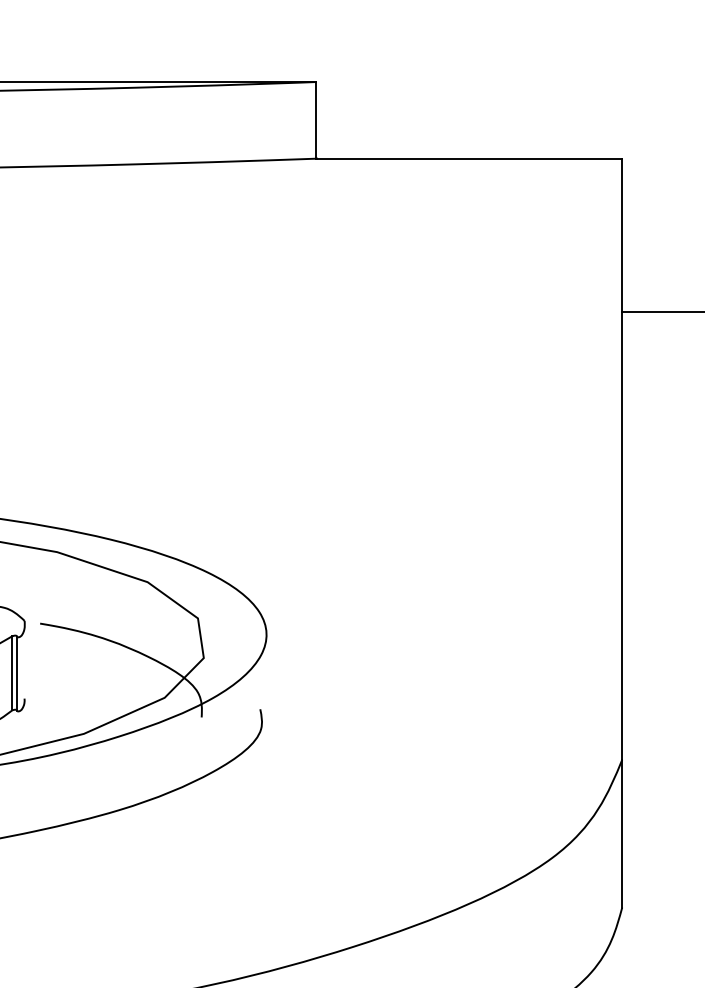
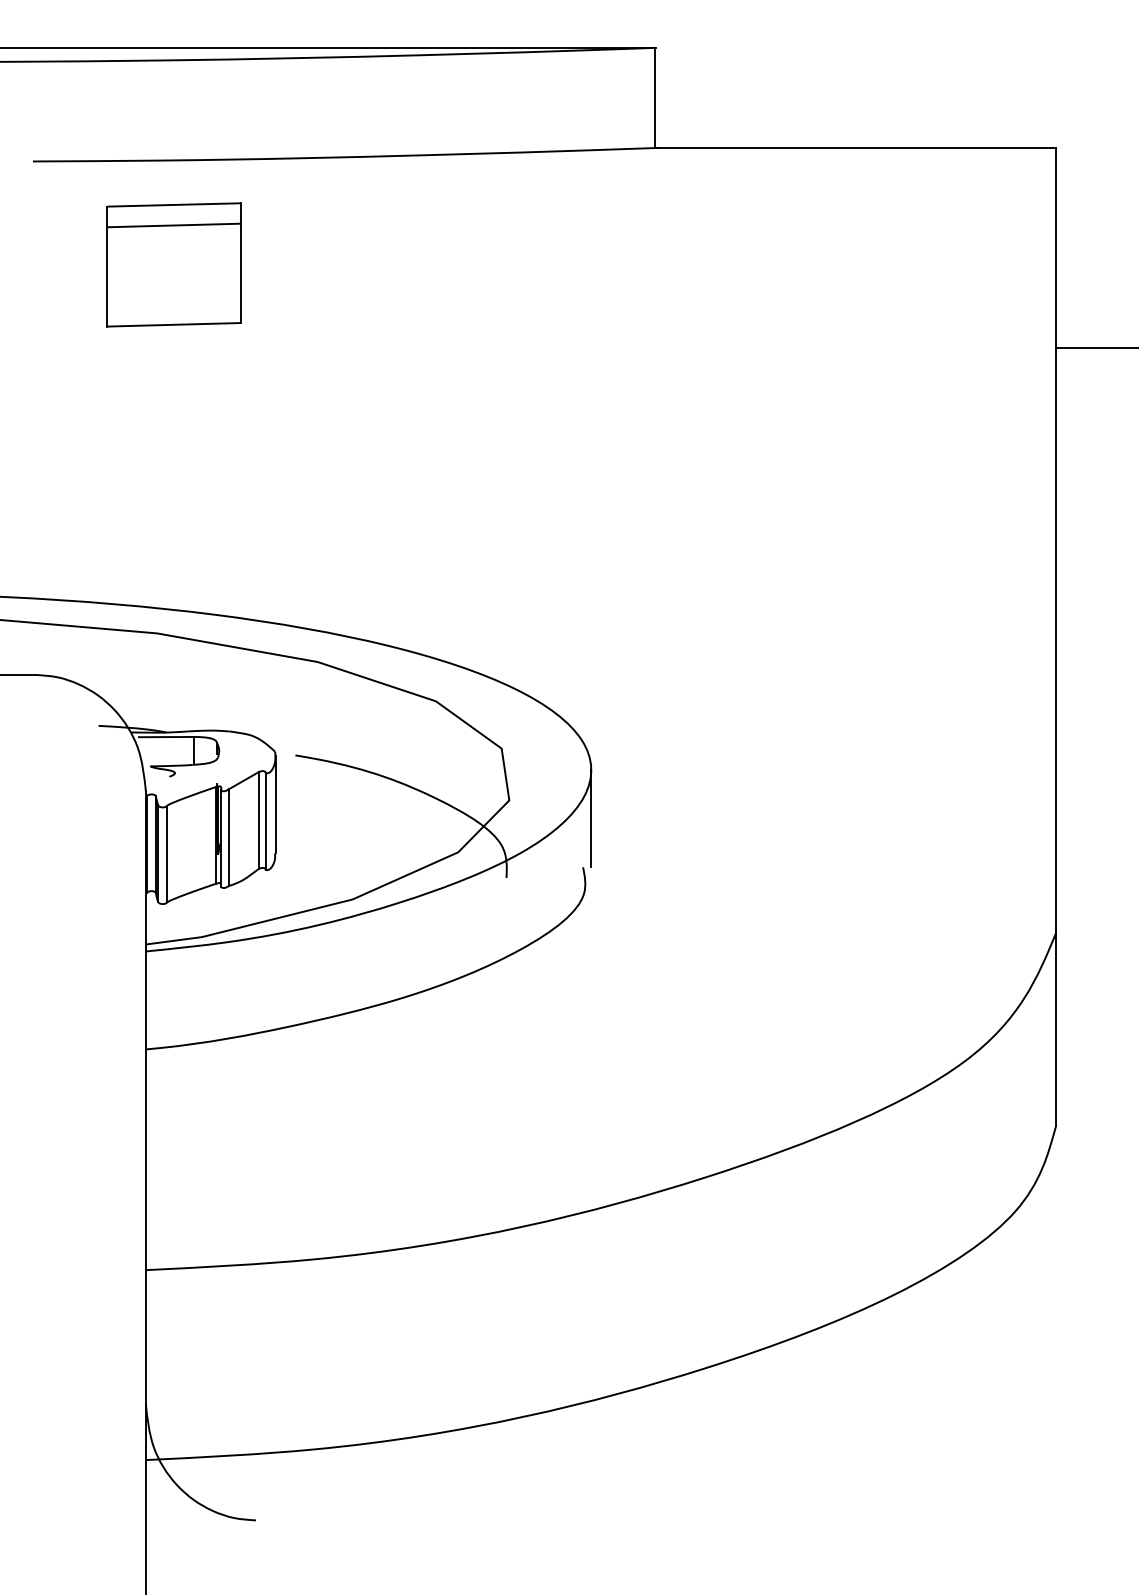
line: (24, 661) -> (275, 804), added
line: (266, 671) -> (591, 818), added

